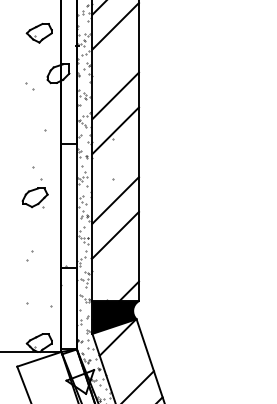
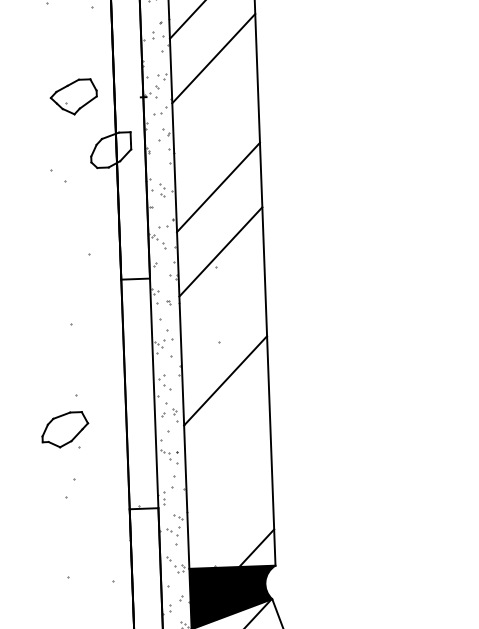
part: (38, 33) -> (72, 97), moved
part: (34, 193) -> (63, 422), moved
line: (115, 234) -> (227, 443), removed

